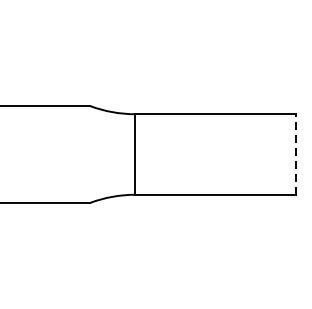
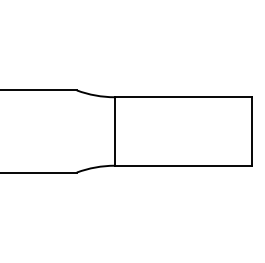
line: (295, 154) -> (251, 131), dashed -> solid

